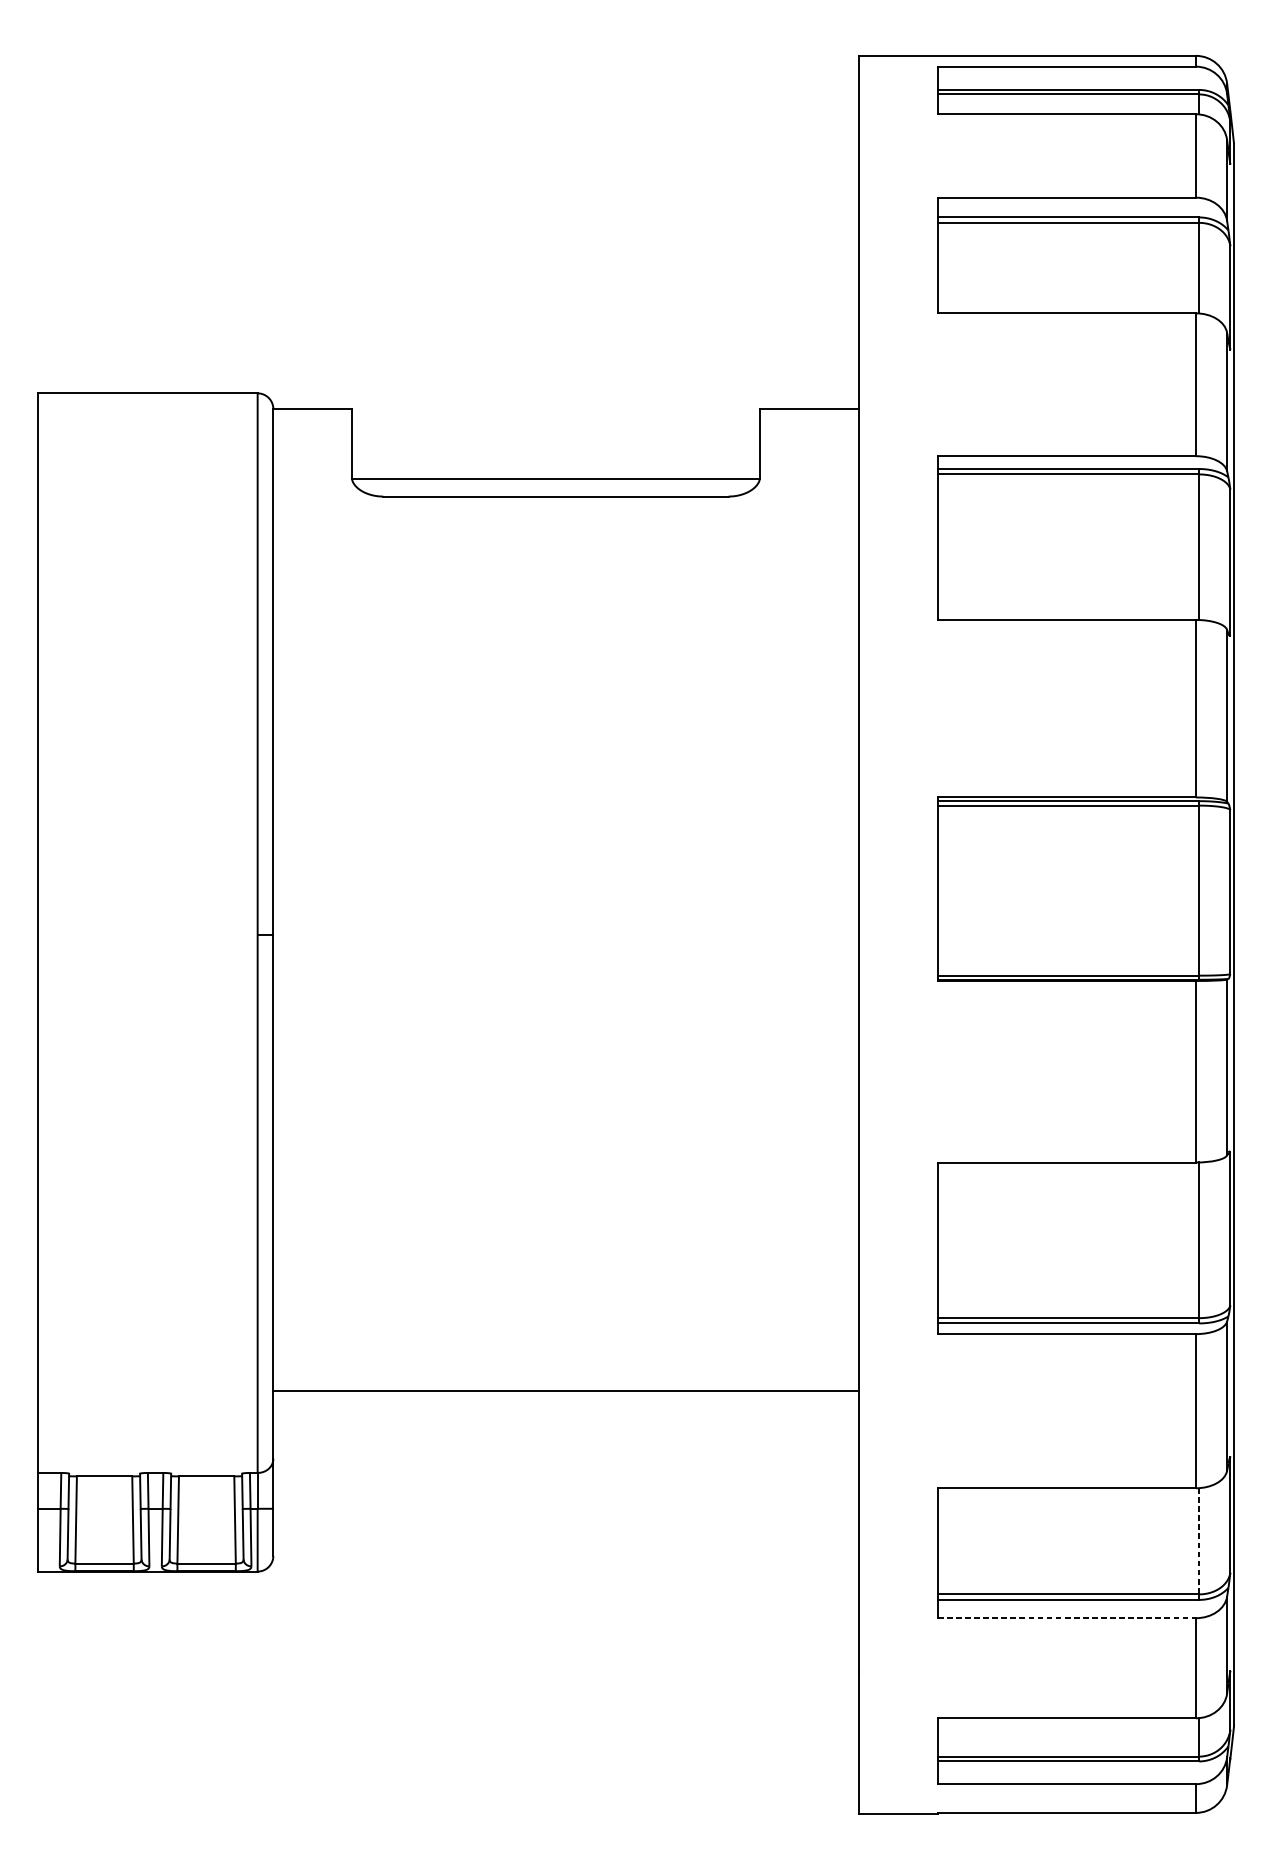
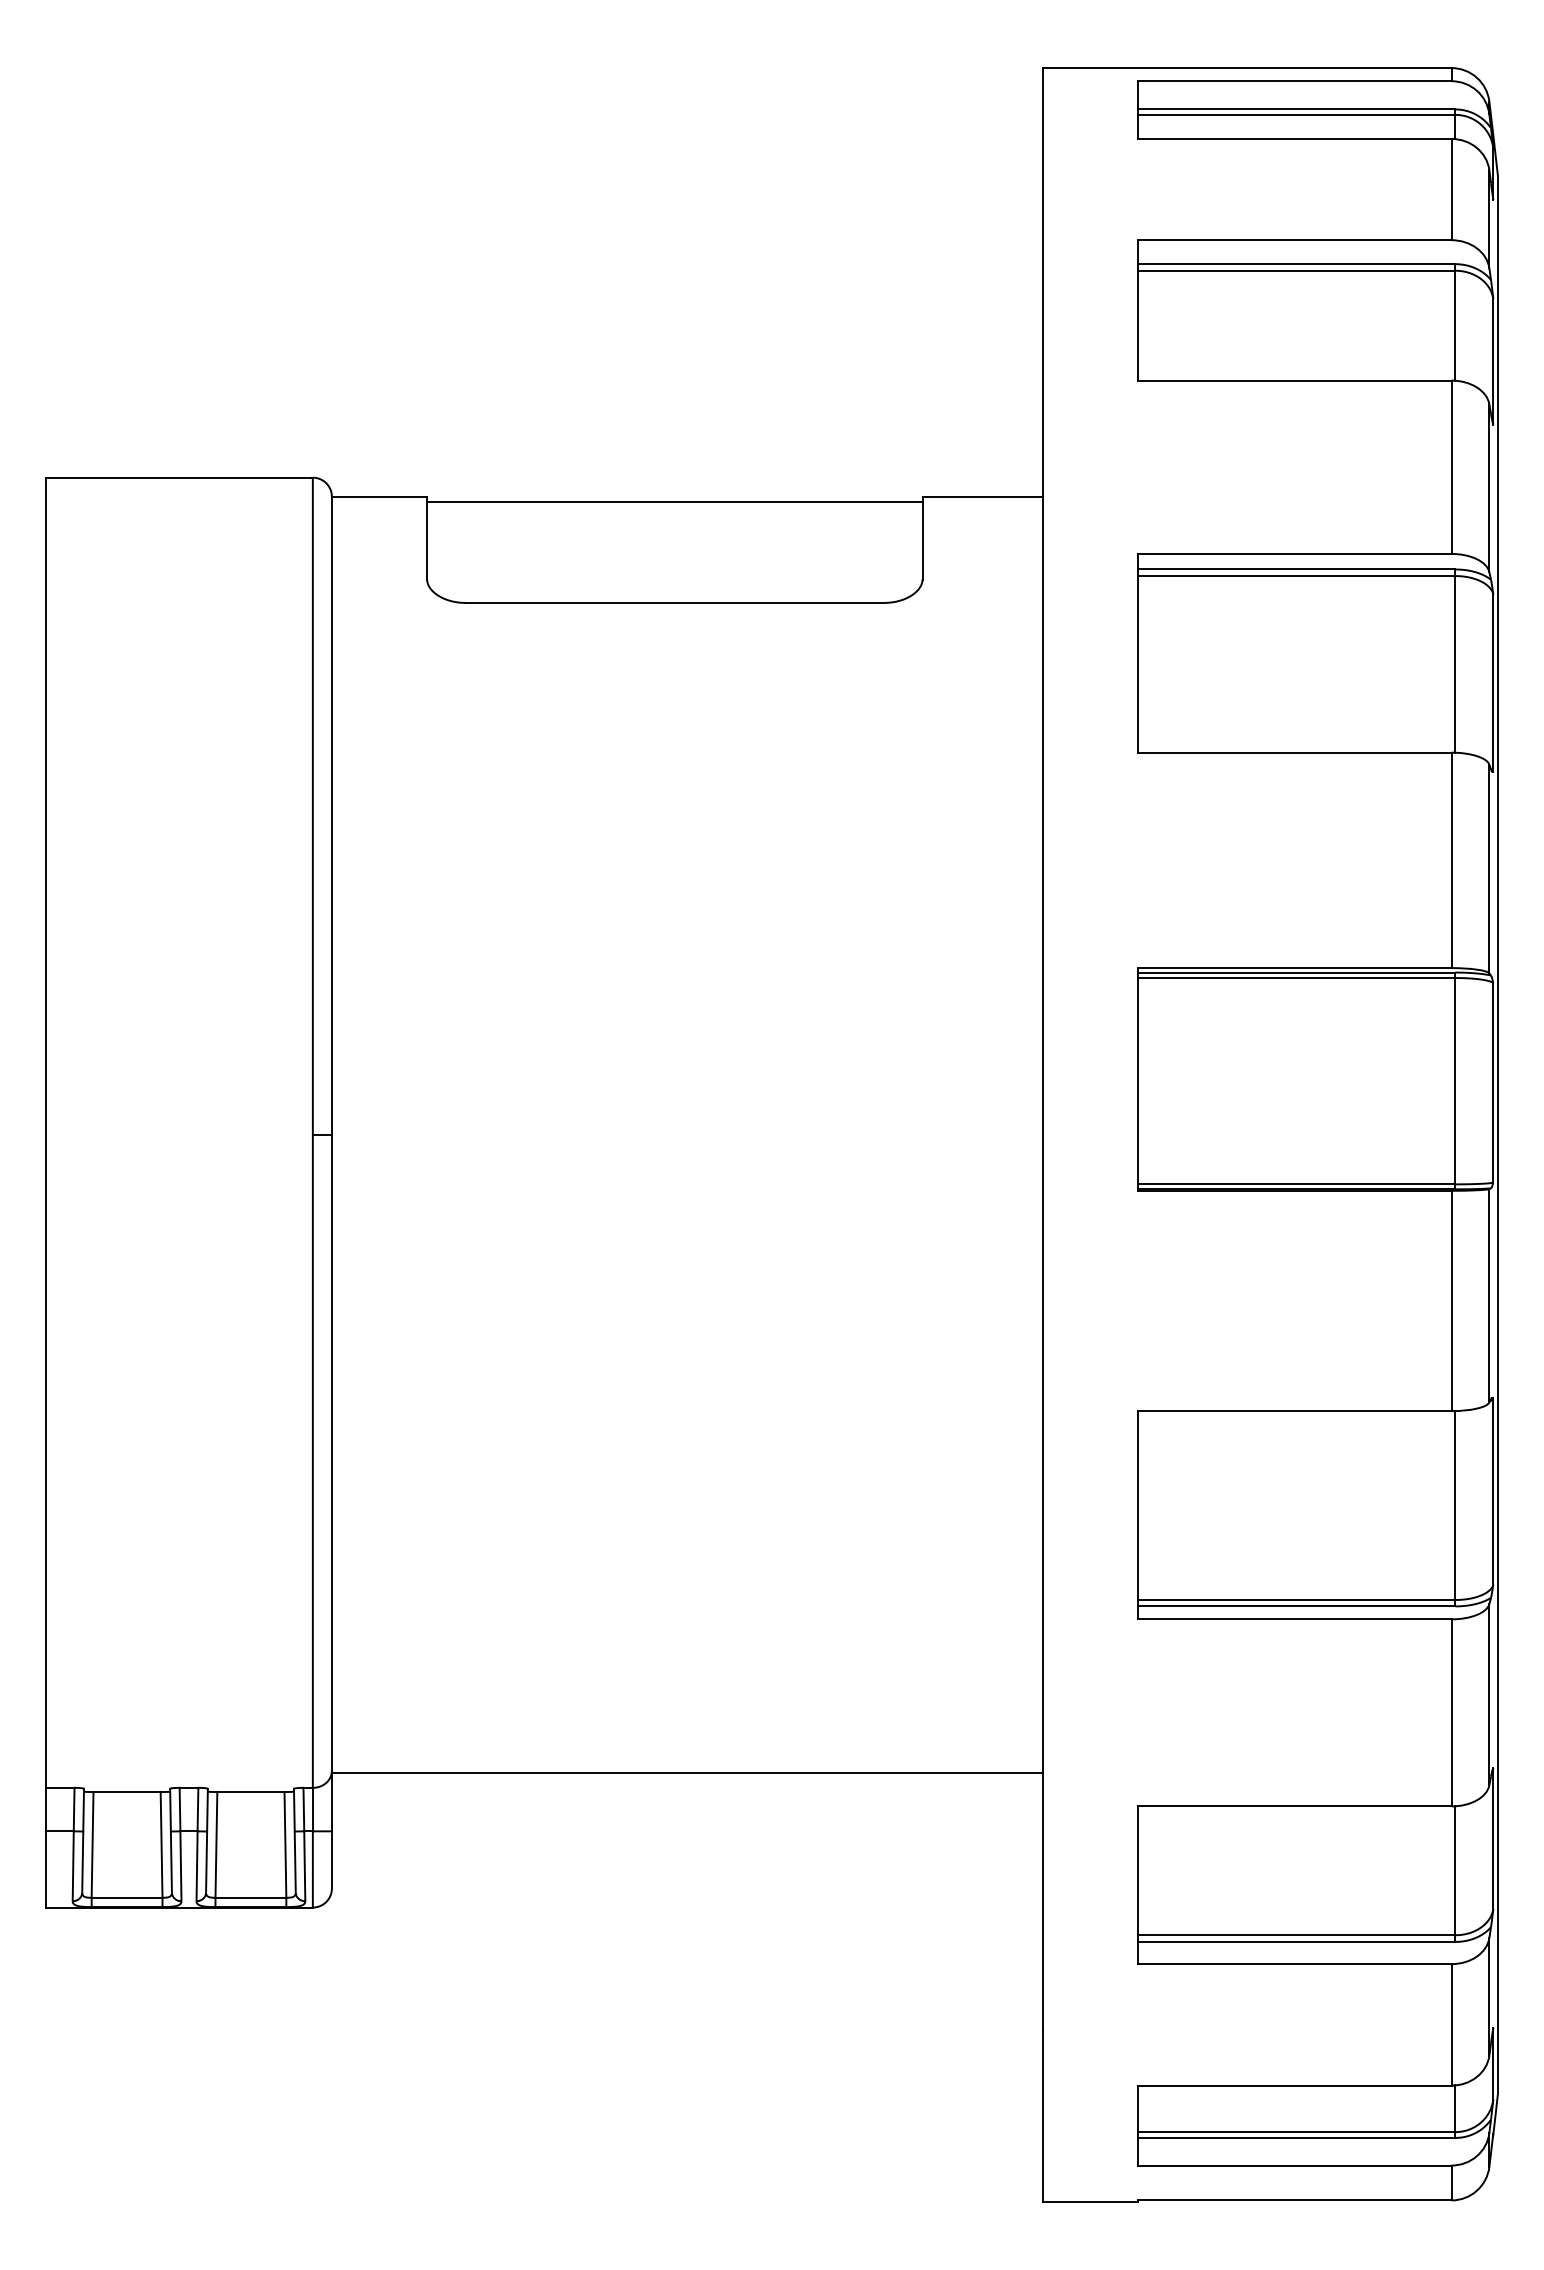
line: (555, 478) -> (674, 502), moved
line: (566, 1391) -> (687, 1773), moved
line: (1199, 1541) -> (1455, 1871), dashed -> solid
line: (1066, 1618) -> (1294, 1964), dashed -> solid

